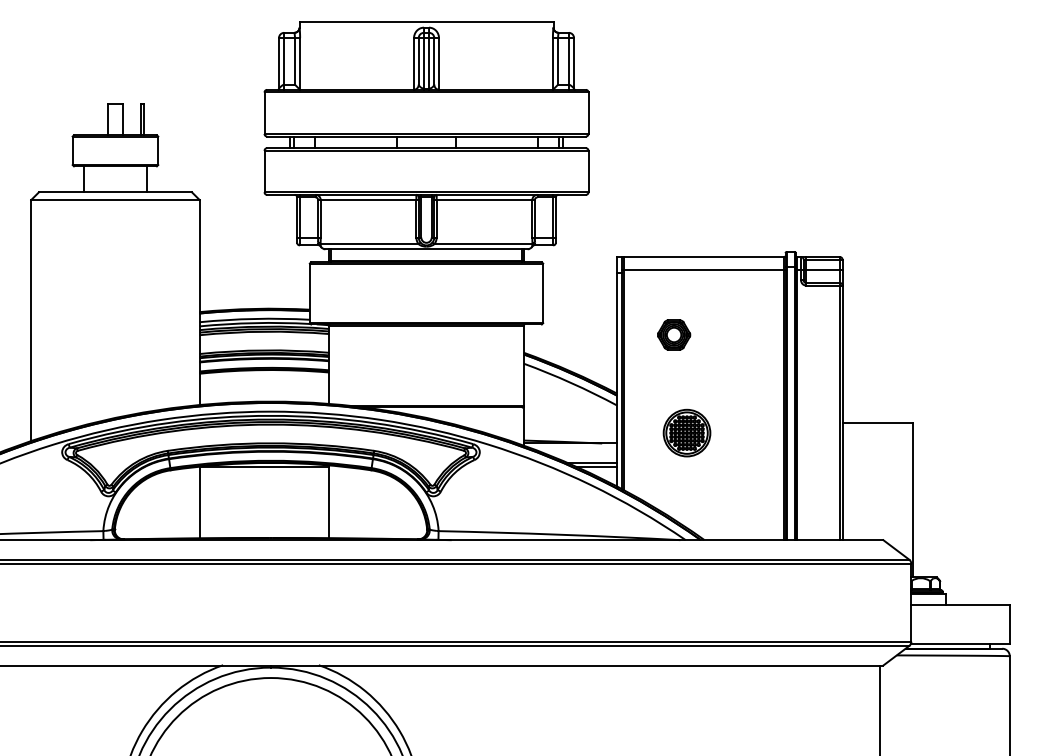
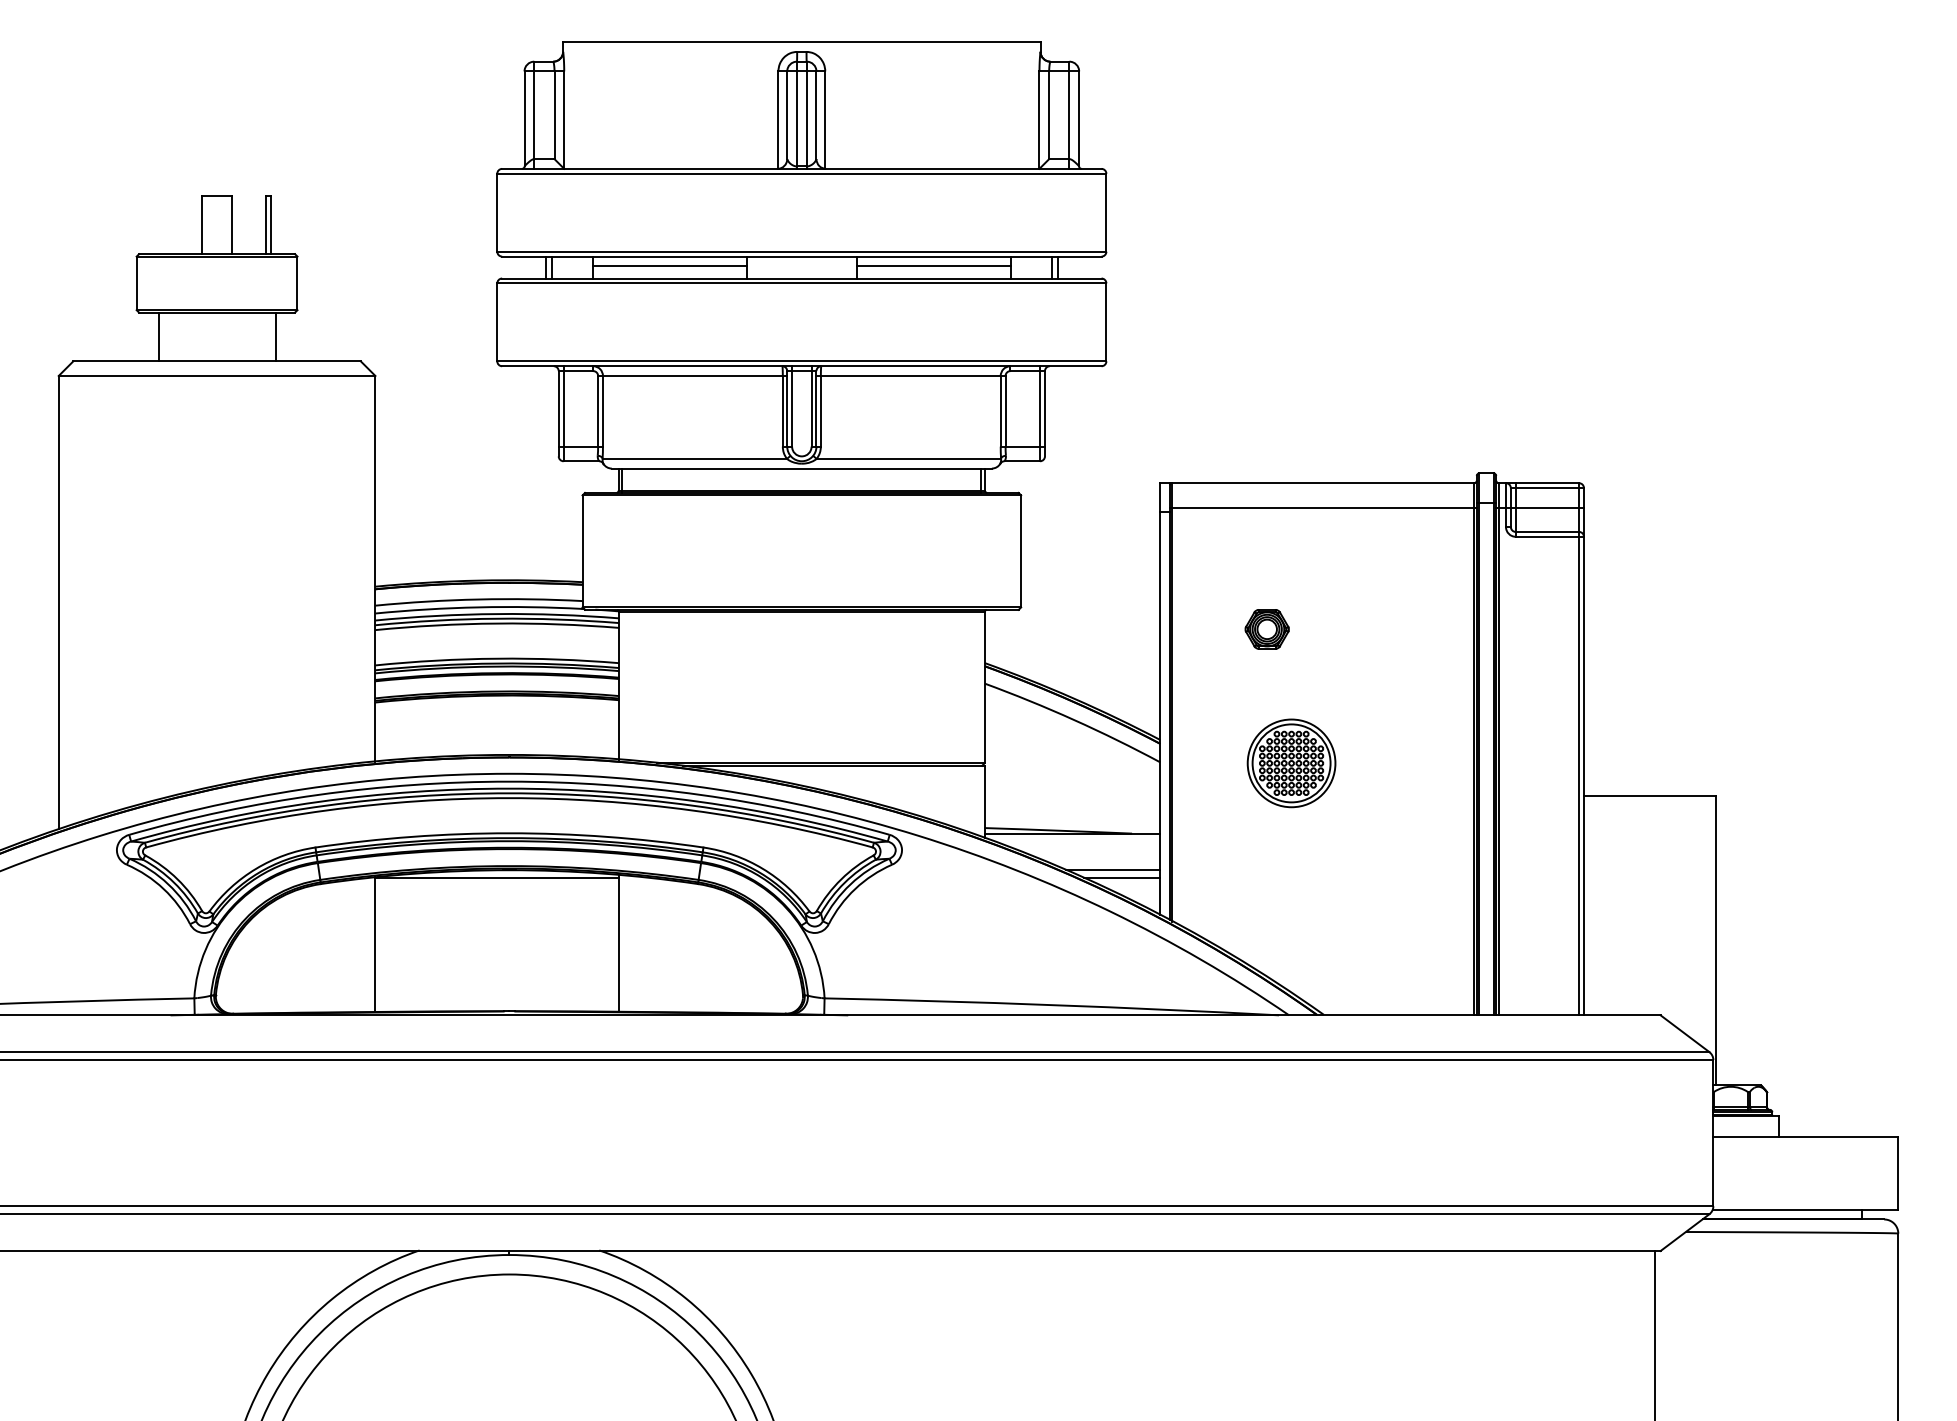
line: (356, 141) -> (670, 265), added
line: (496, 141) -> (933, 265), added
part: (673, 334) -> (1266, 628), size x0.71
part: (686, 432) -> (1290, 762), moved

